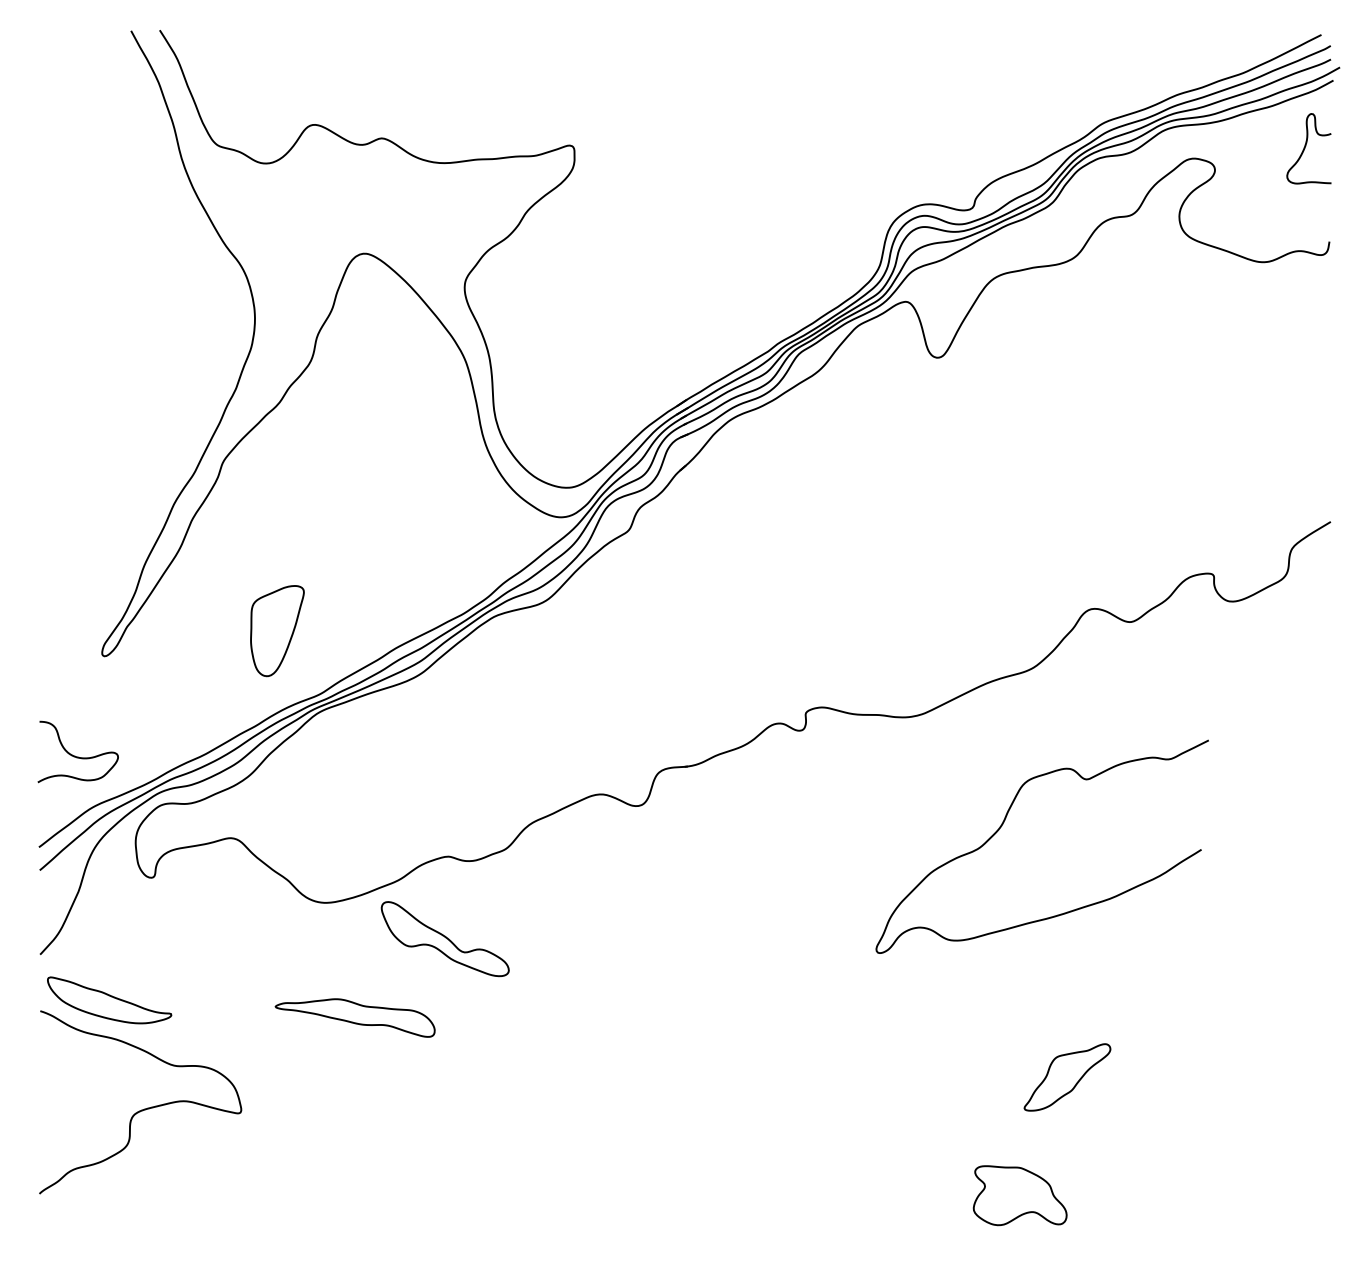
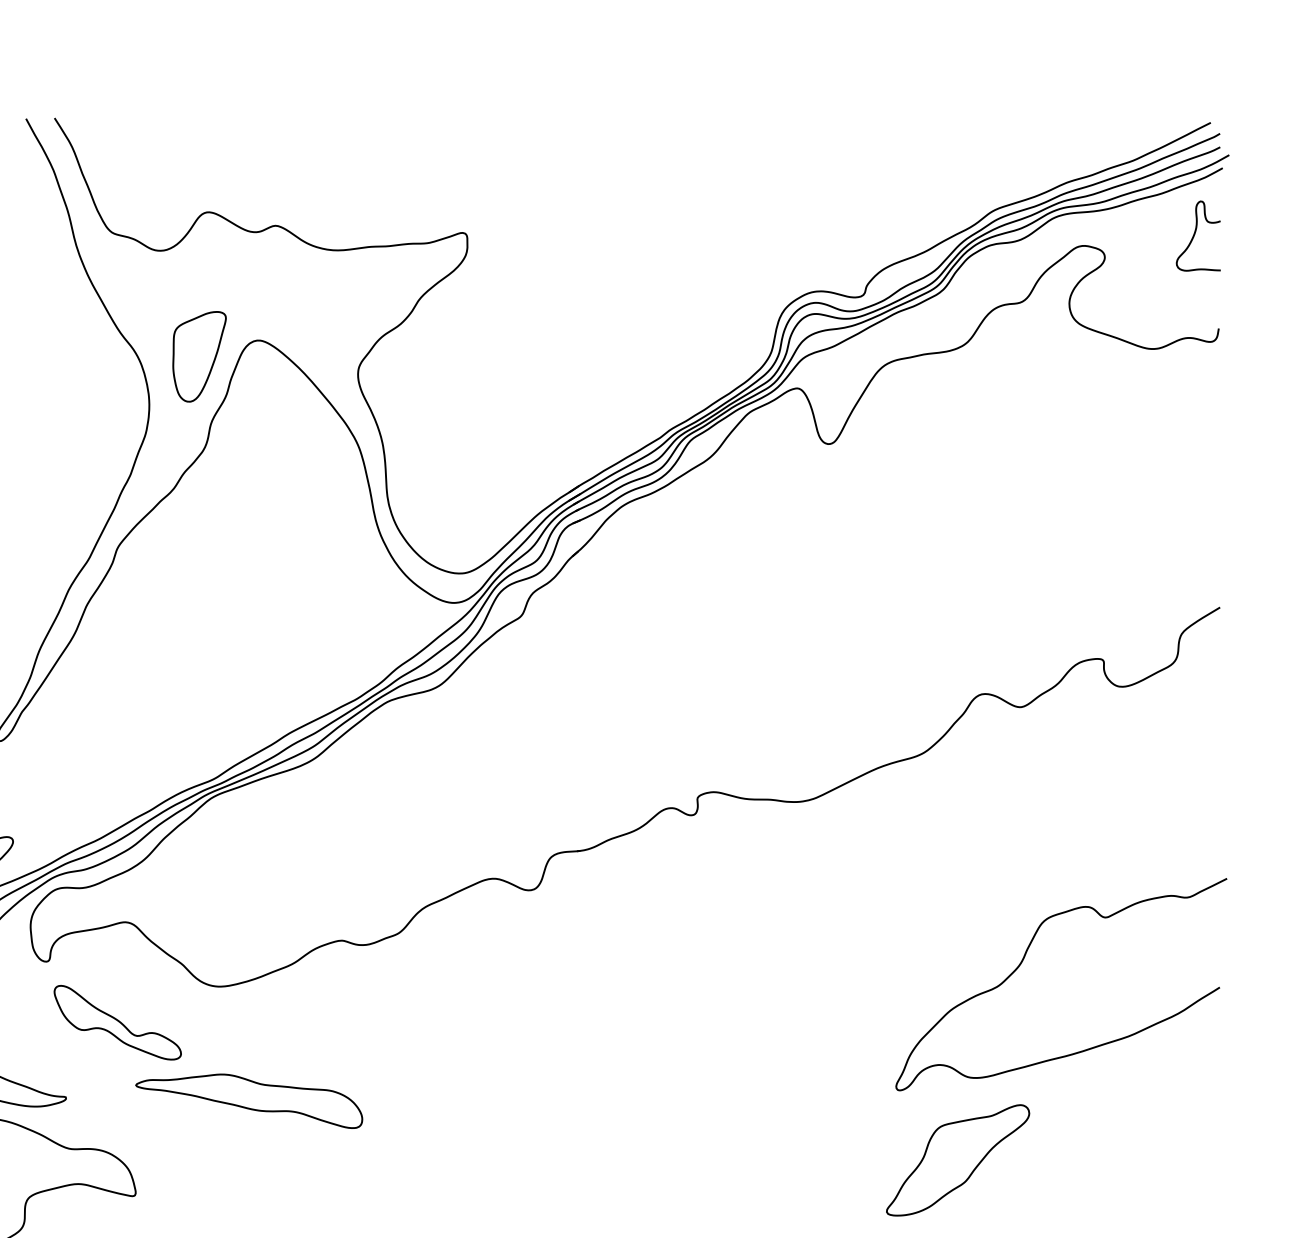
part: (277, 631) -> (199, 357), moved
curve: (1002, 826) -> (1021, 964), moved
part: (444, 939) -> (117, 1023), moved
part: (354, 1017) -> (248, 1100), size x1.43
part: (1067, 1077) -> (958, 1160), size x1.67

